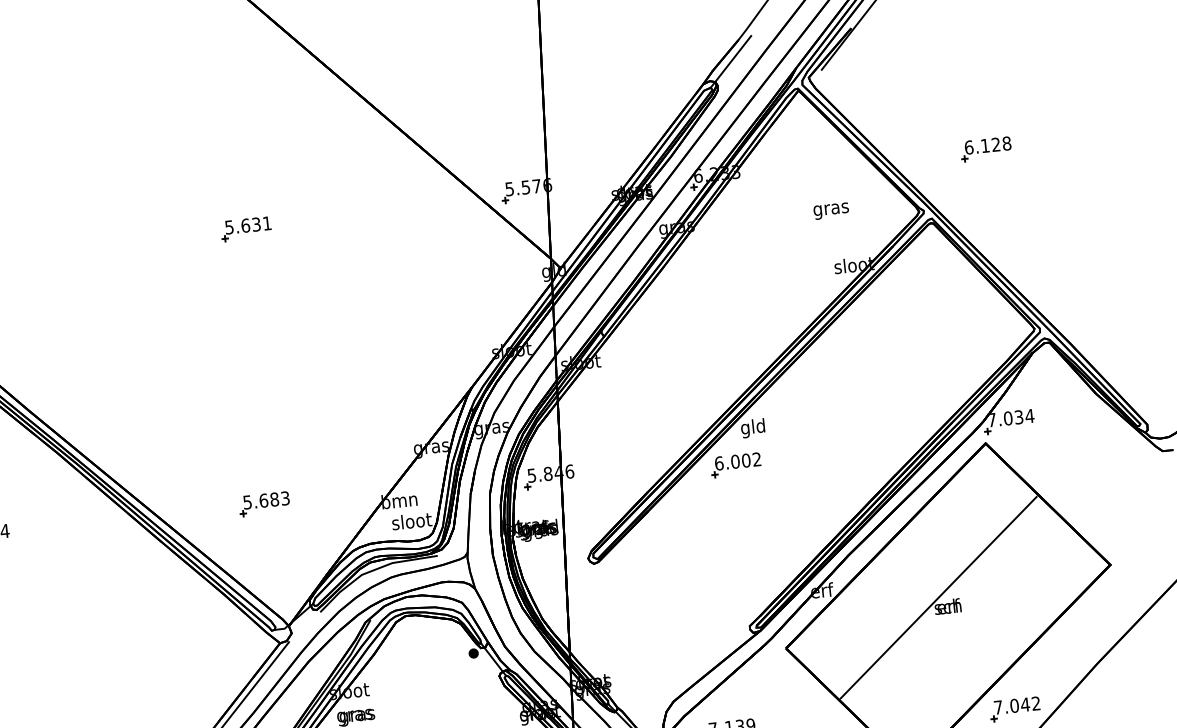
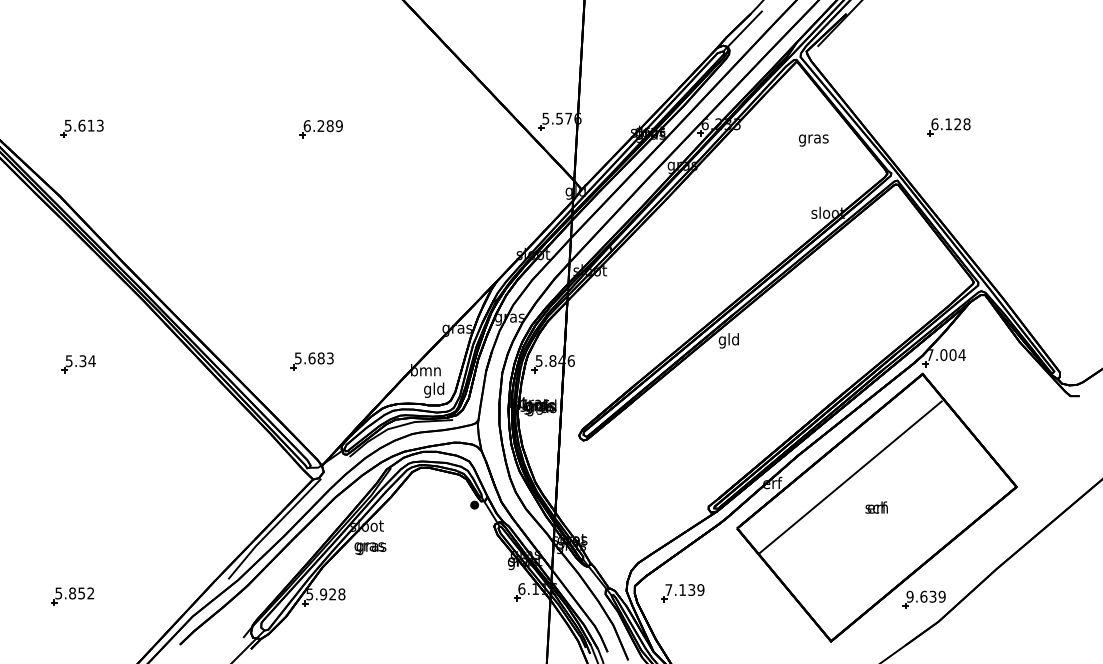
text: (831, 211) -> (813, 140), moved
text: (247, 226) -> (322, 126), 5.631 -> 6.289
text: (1018, 416) -> (952, 354), 7.034 -> 7.004
part: (736, 465) -> (711, 370), removed
text: (412, 522) -> (434, 389), sloot -> gld
line: (938, 597) -> (850, 477), moved
text: (1016, 705) -> (925, 596), 7.042 -> 9.639

